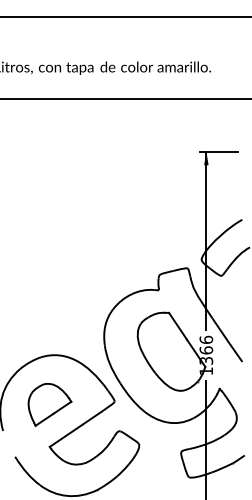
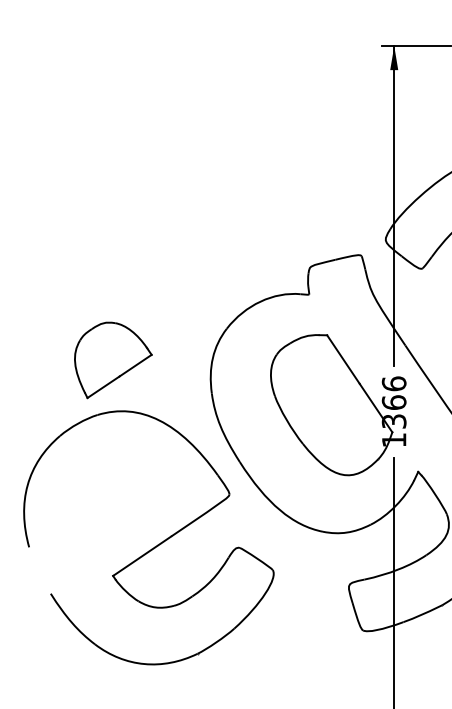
part: (49, 404) -> (112, 359), moved

